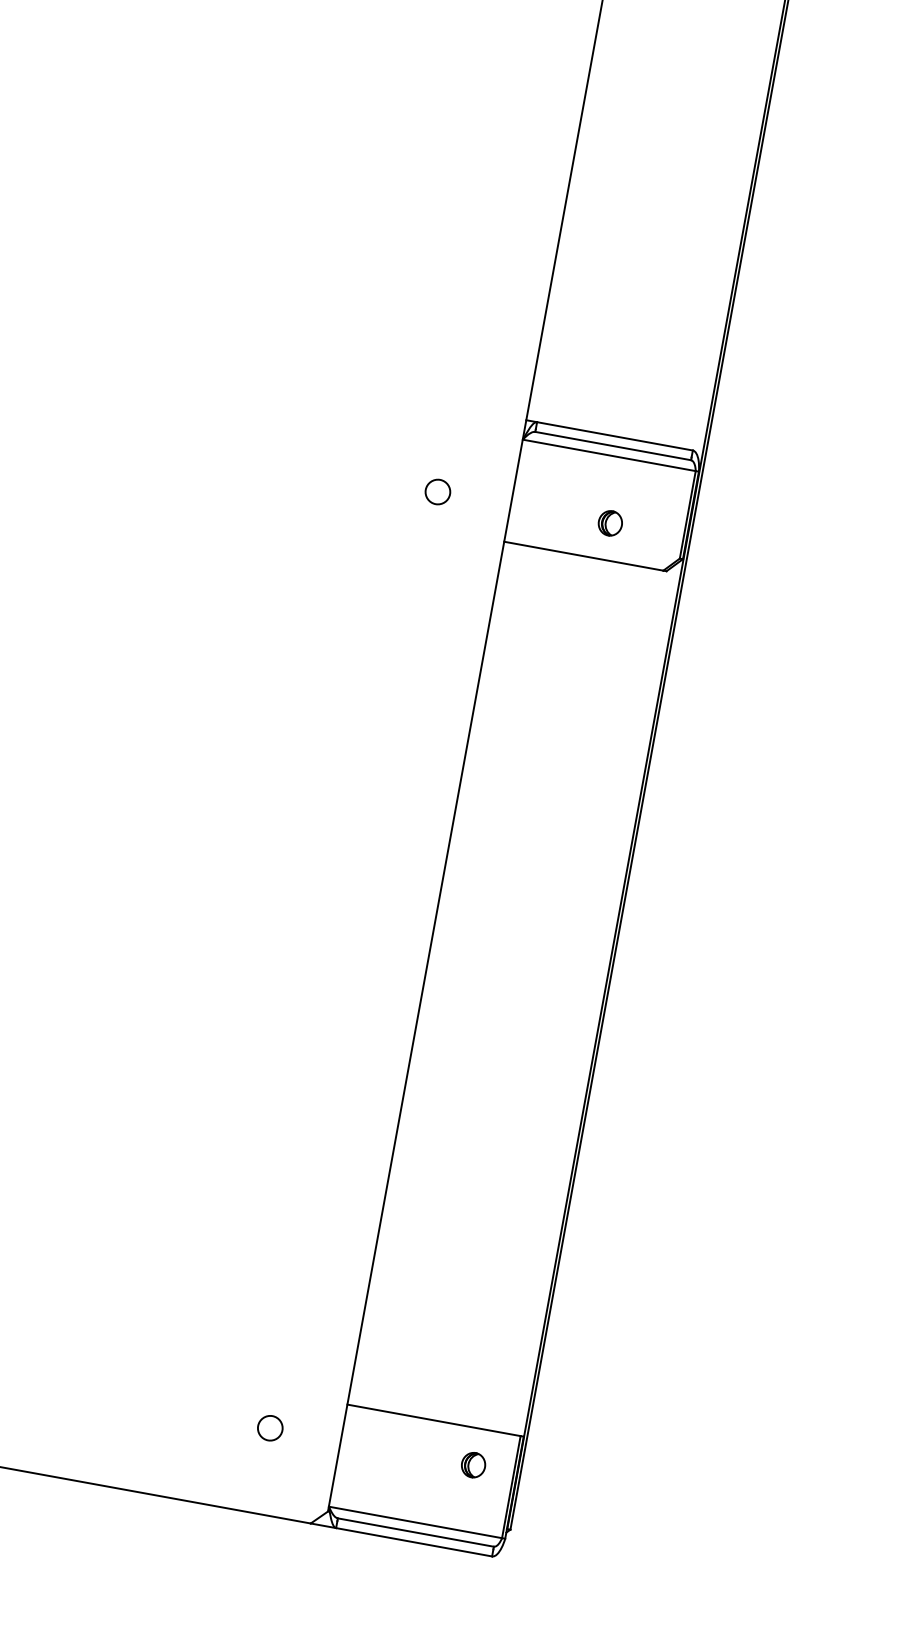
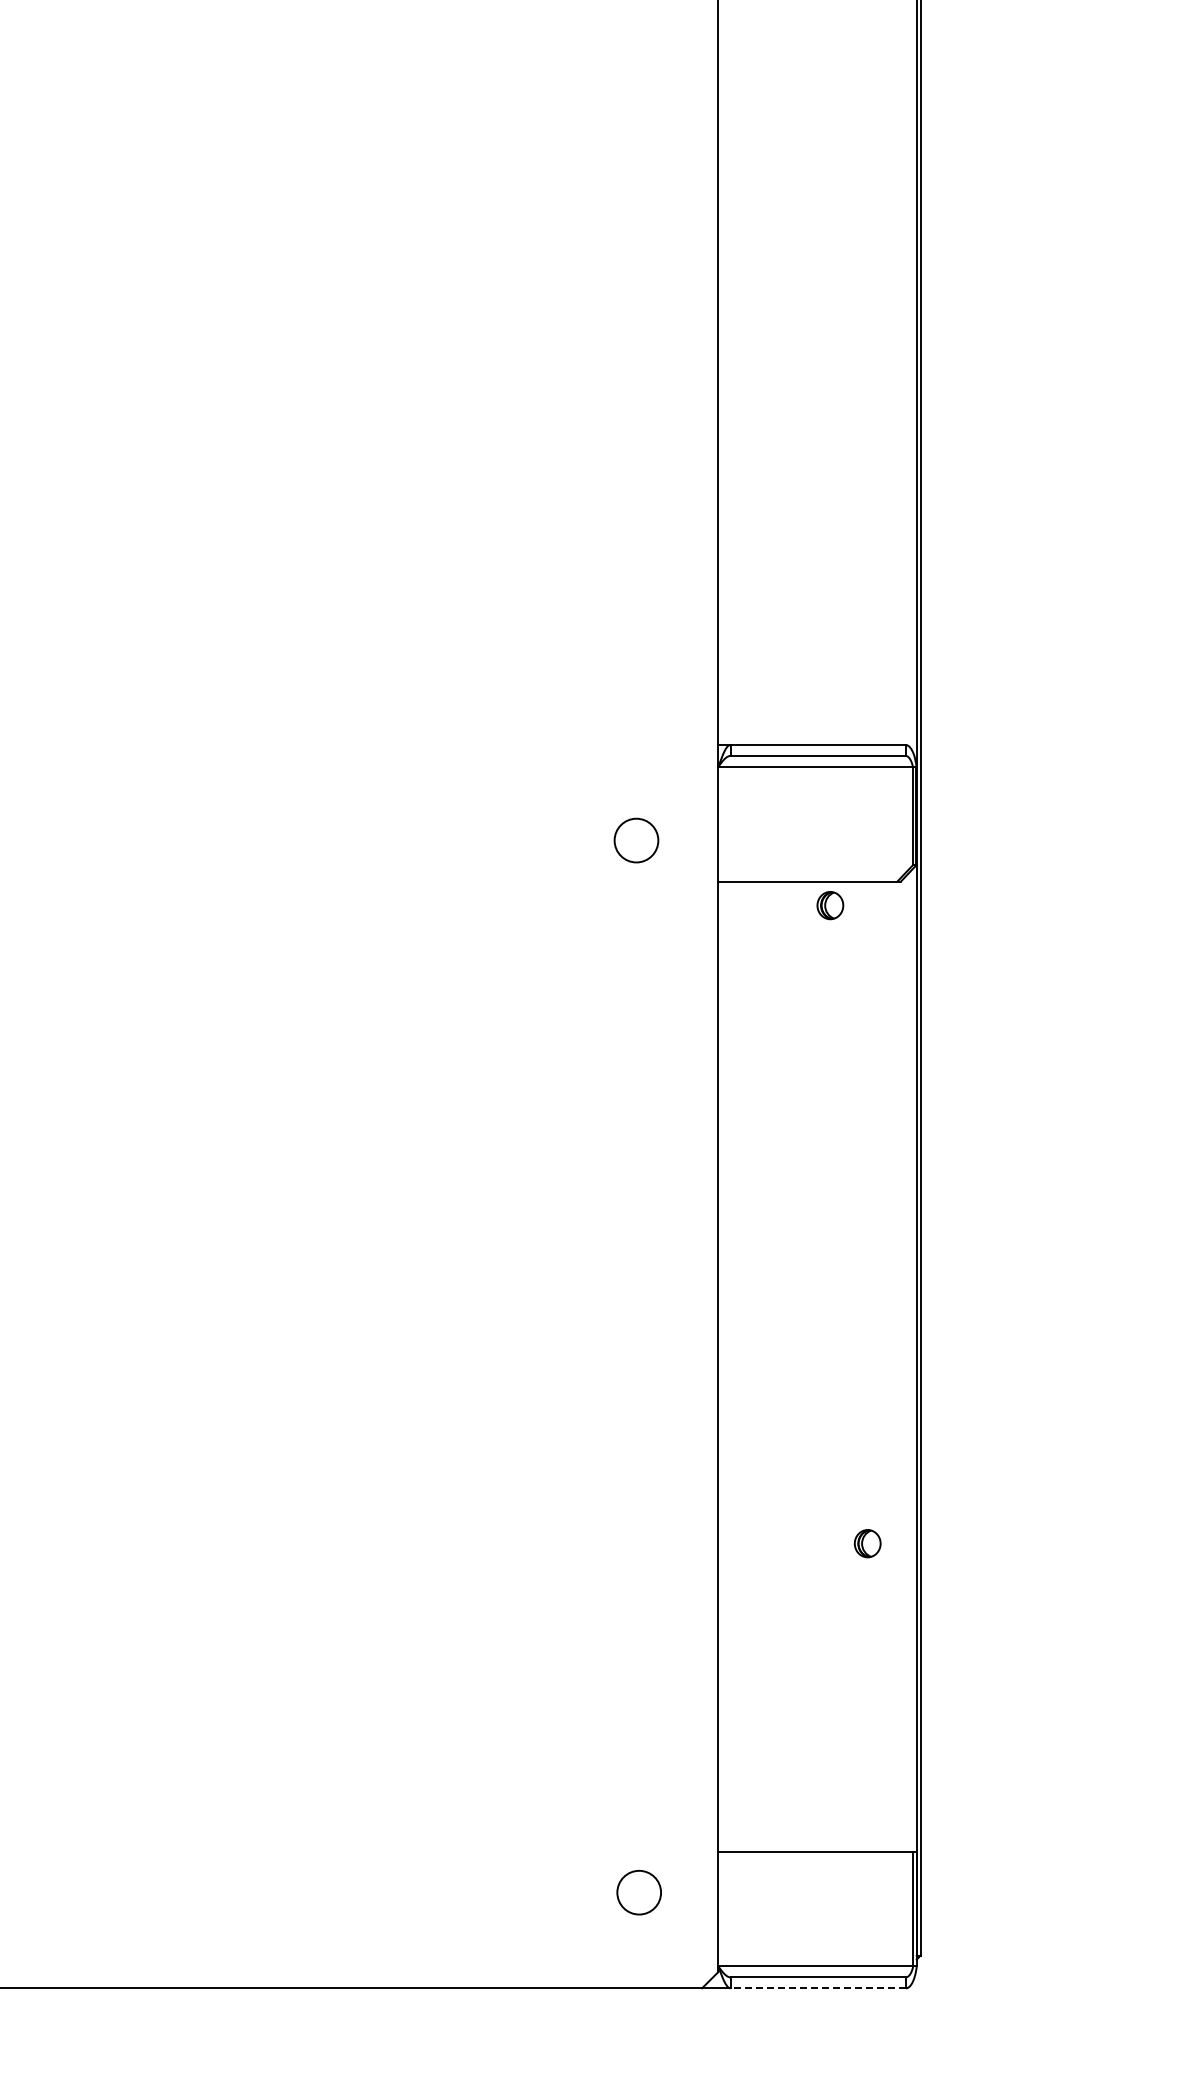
circle: (437, 491) -> (636, 840), size x1.6
part: (610, 523) -> (830, 905), moved
circle: (269, 1427) -> (638, 1892), size x1.6
part: (473, 1464) -> (867, 1543), moved
line: (414, 1542) -> (818, 1988), solid -> dashed

